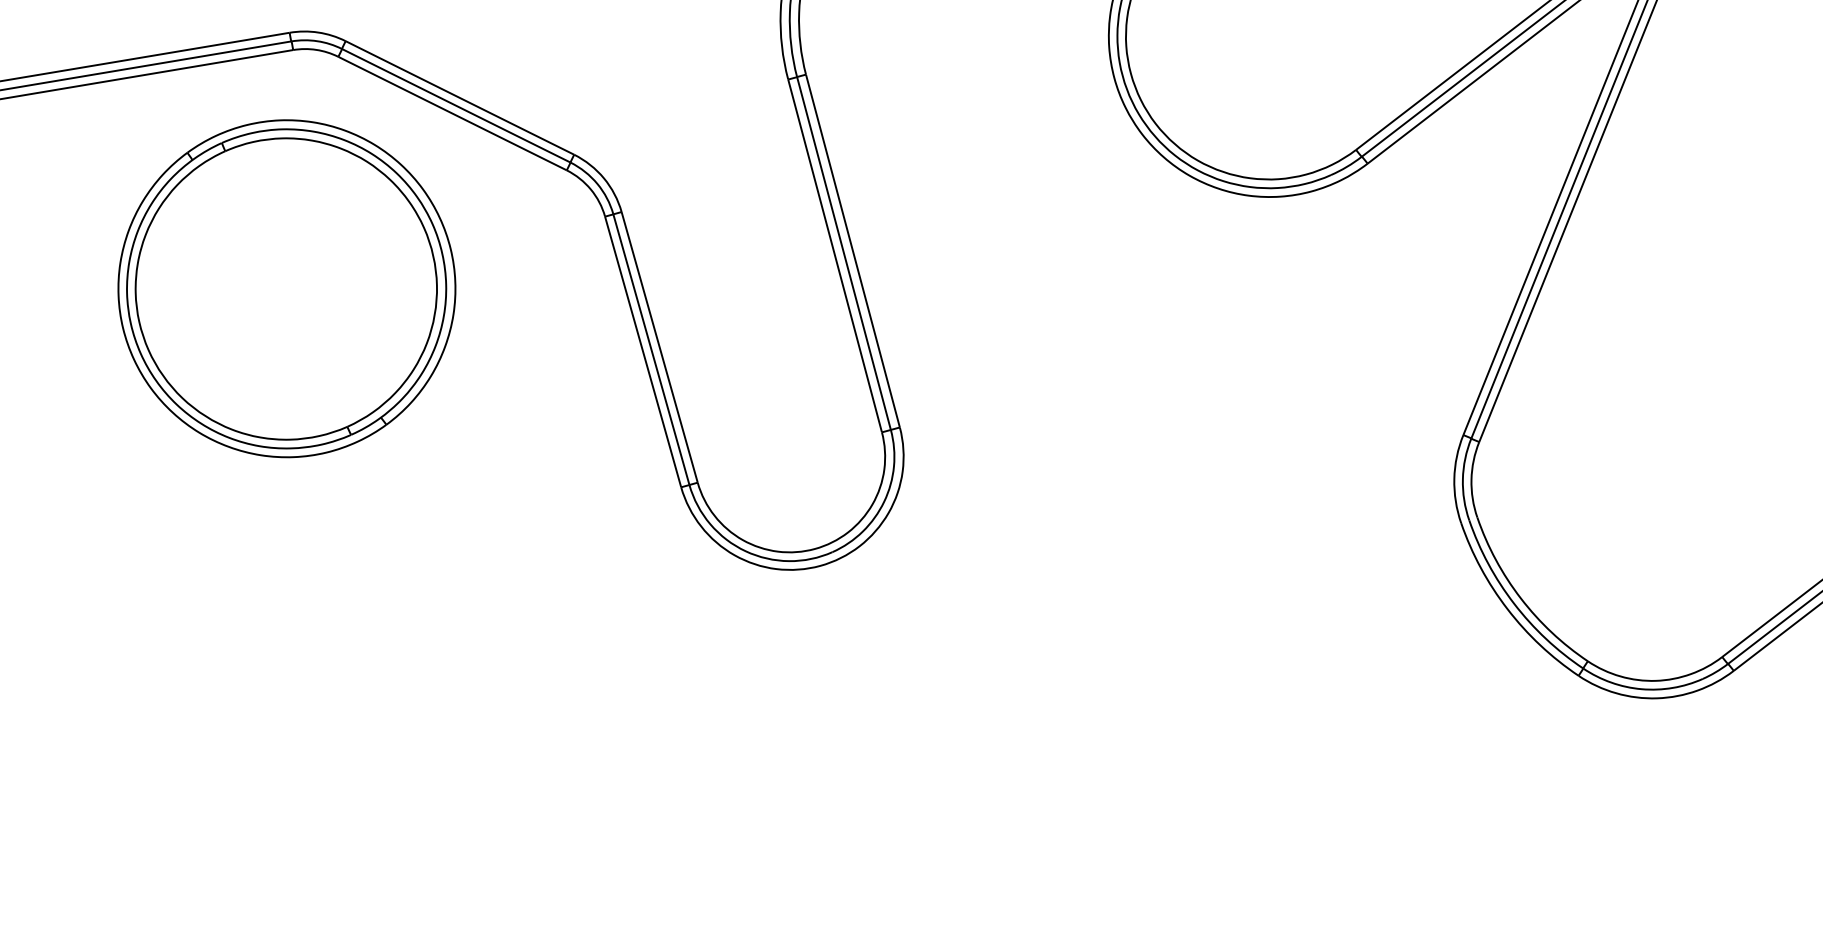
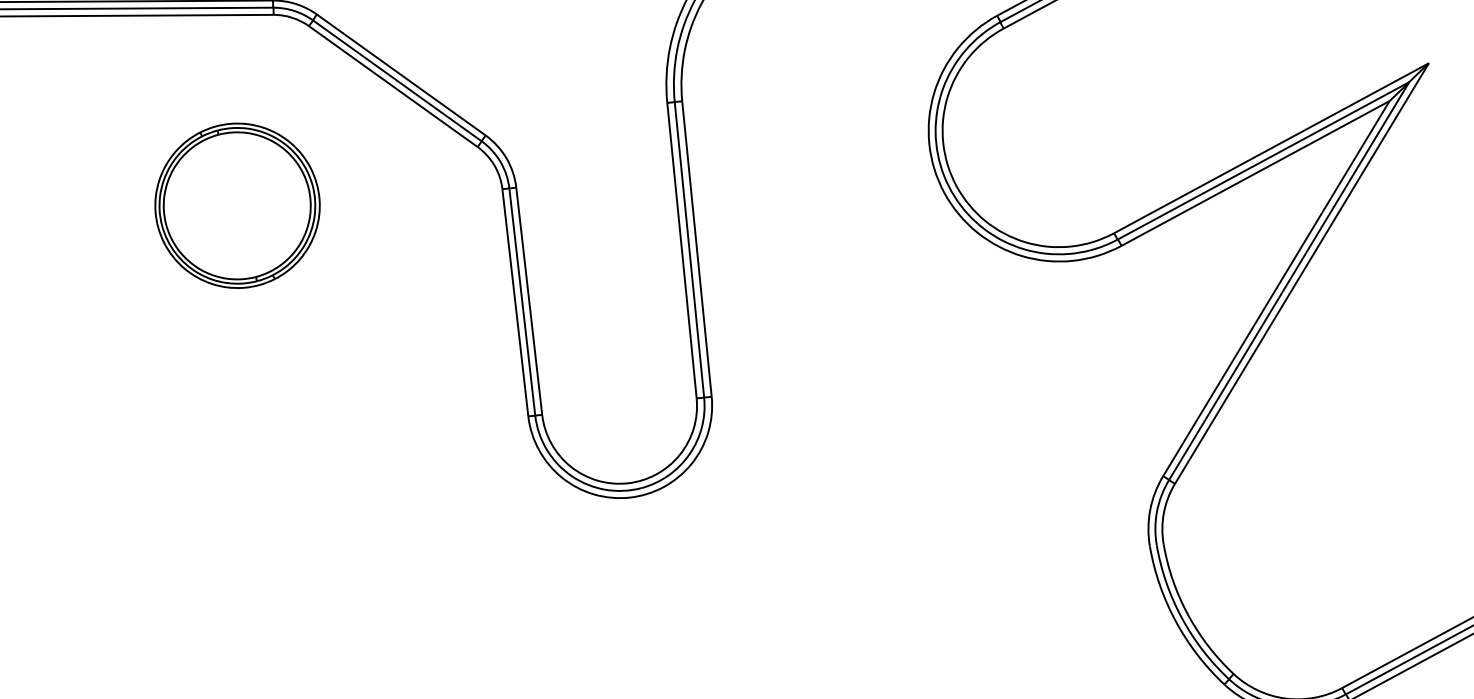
part: (286, 288) -> (237, 205), size x0.6

